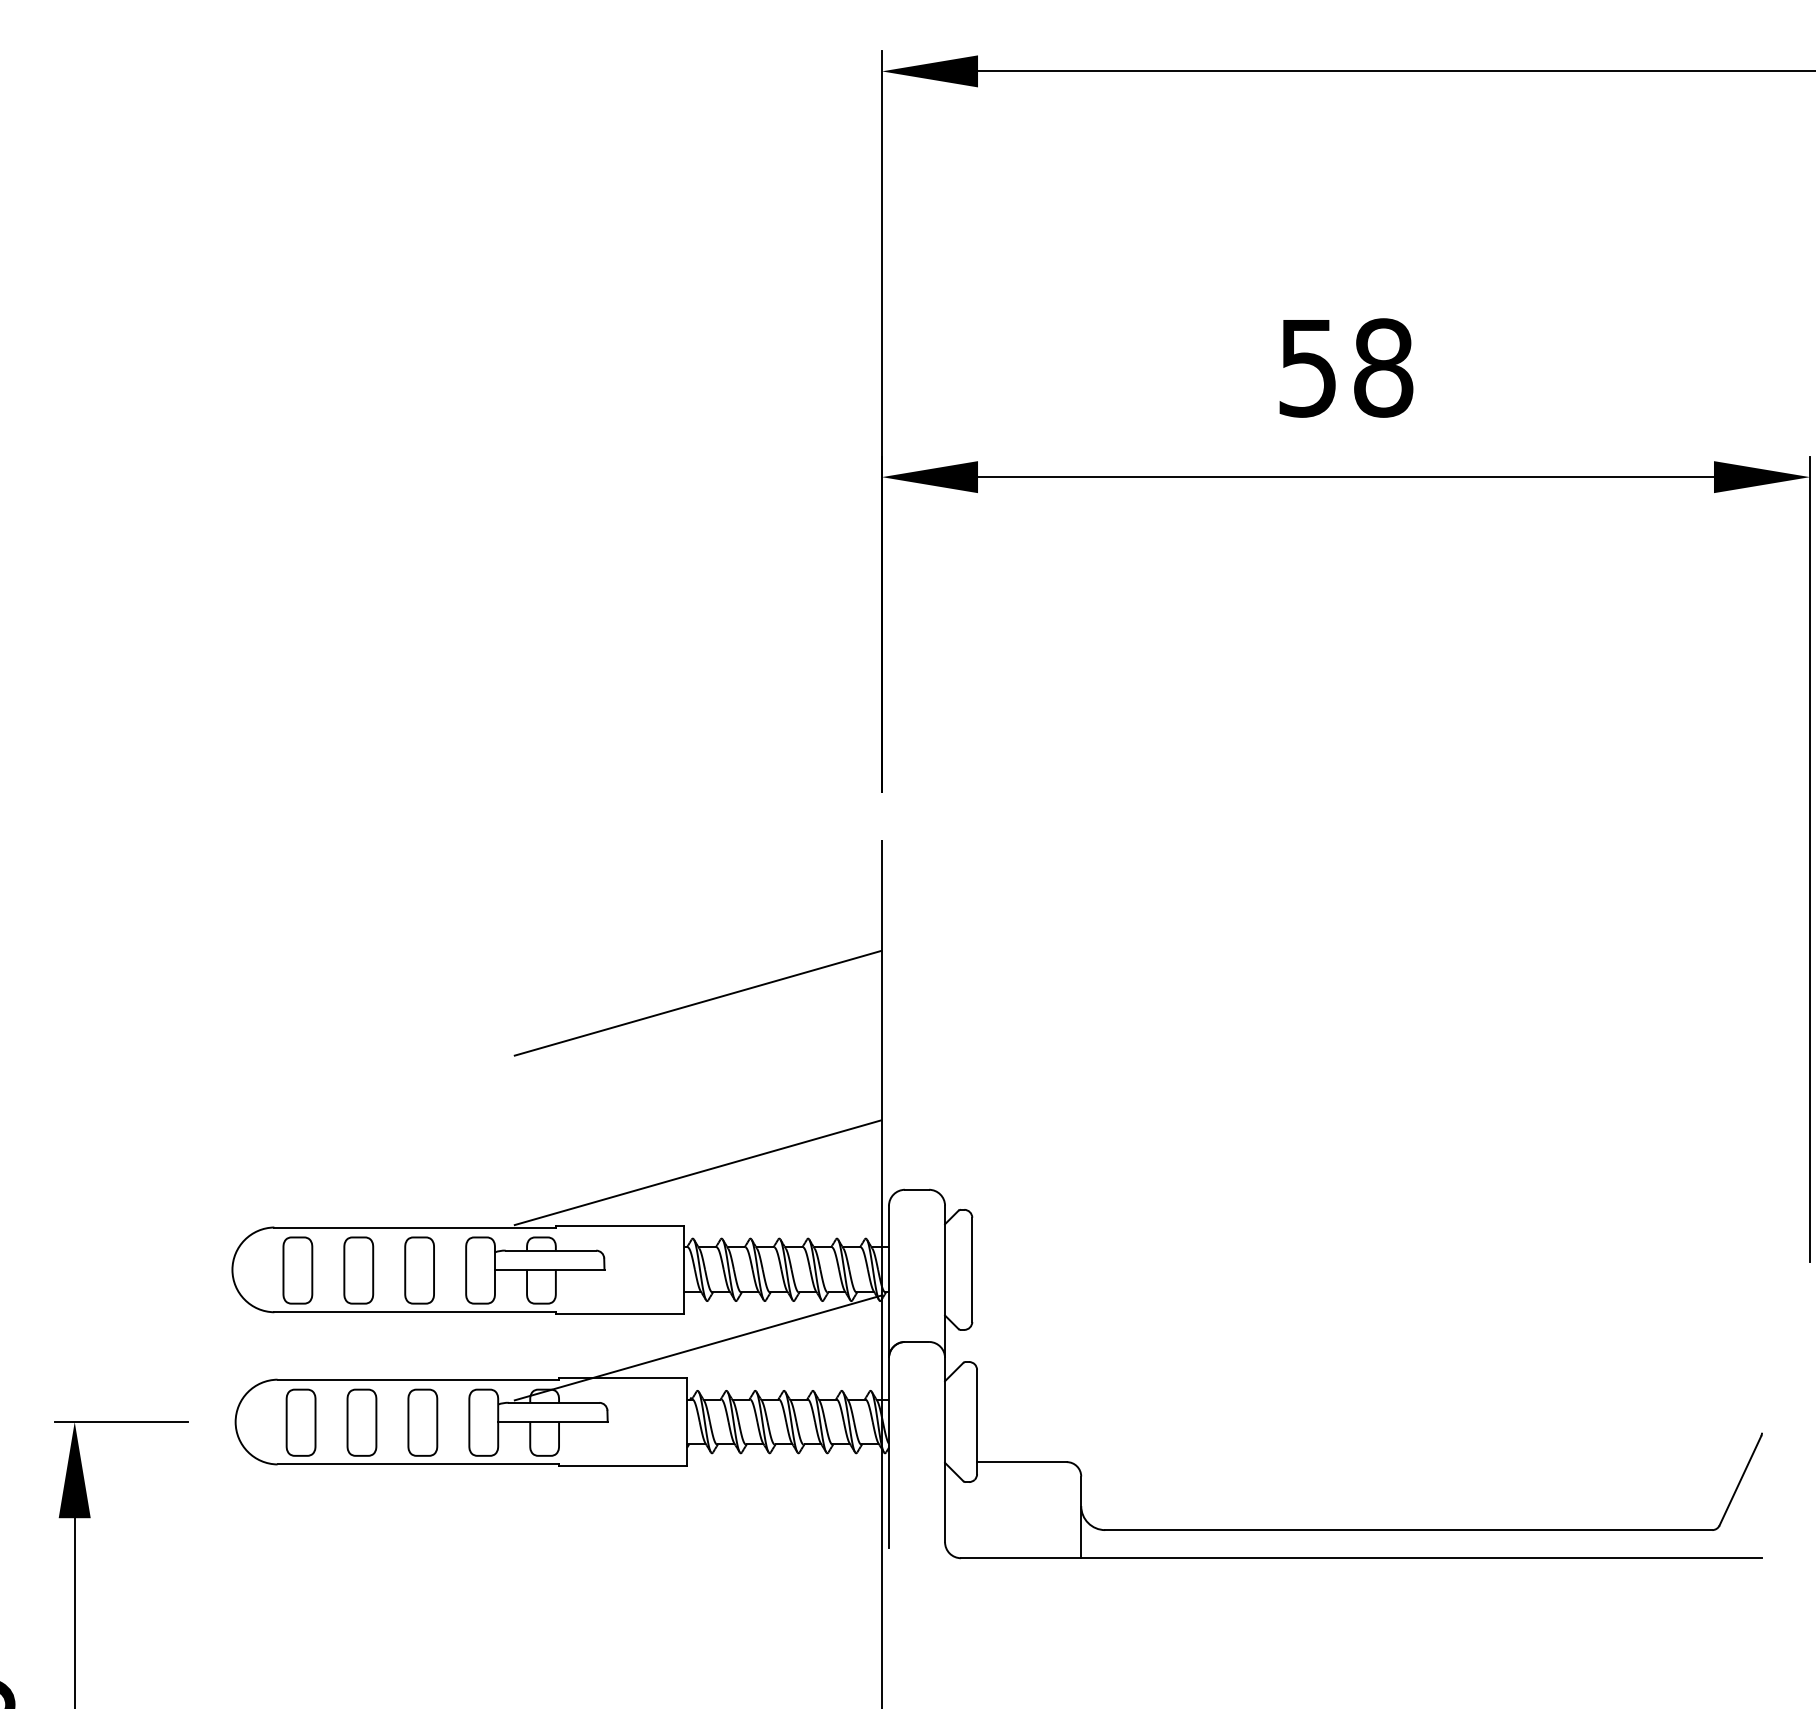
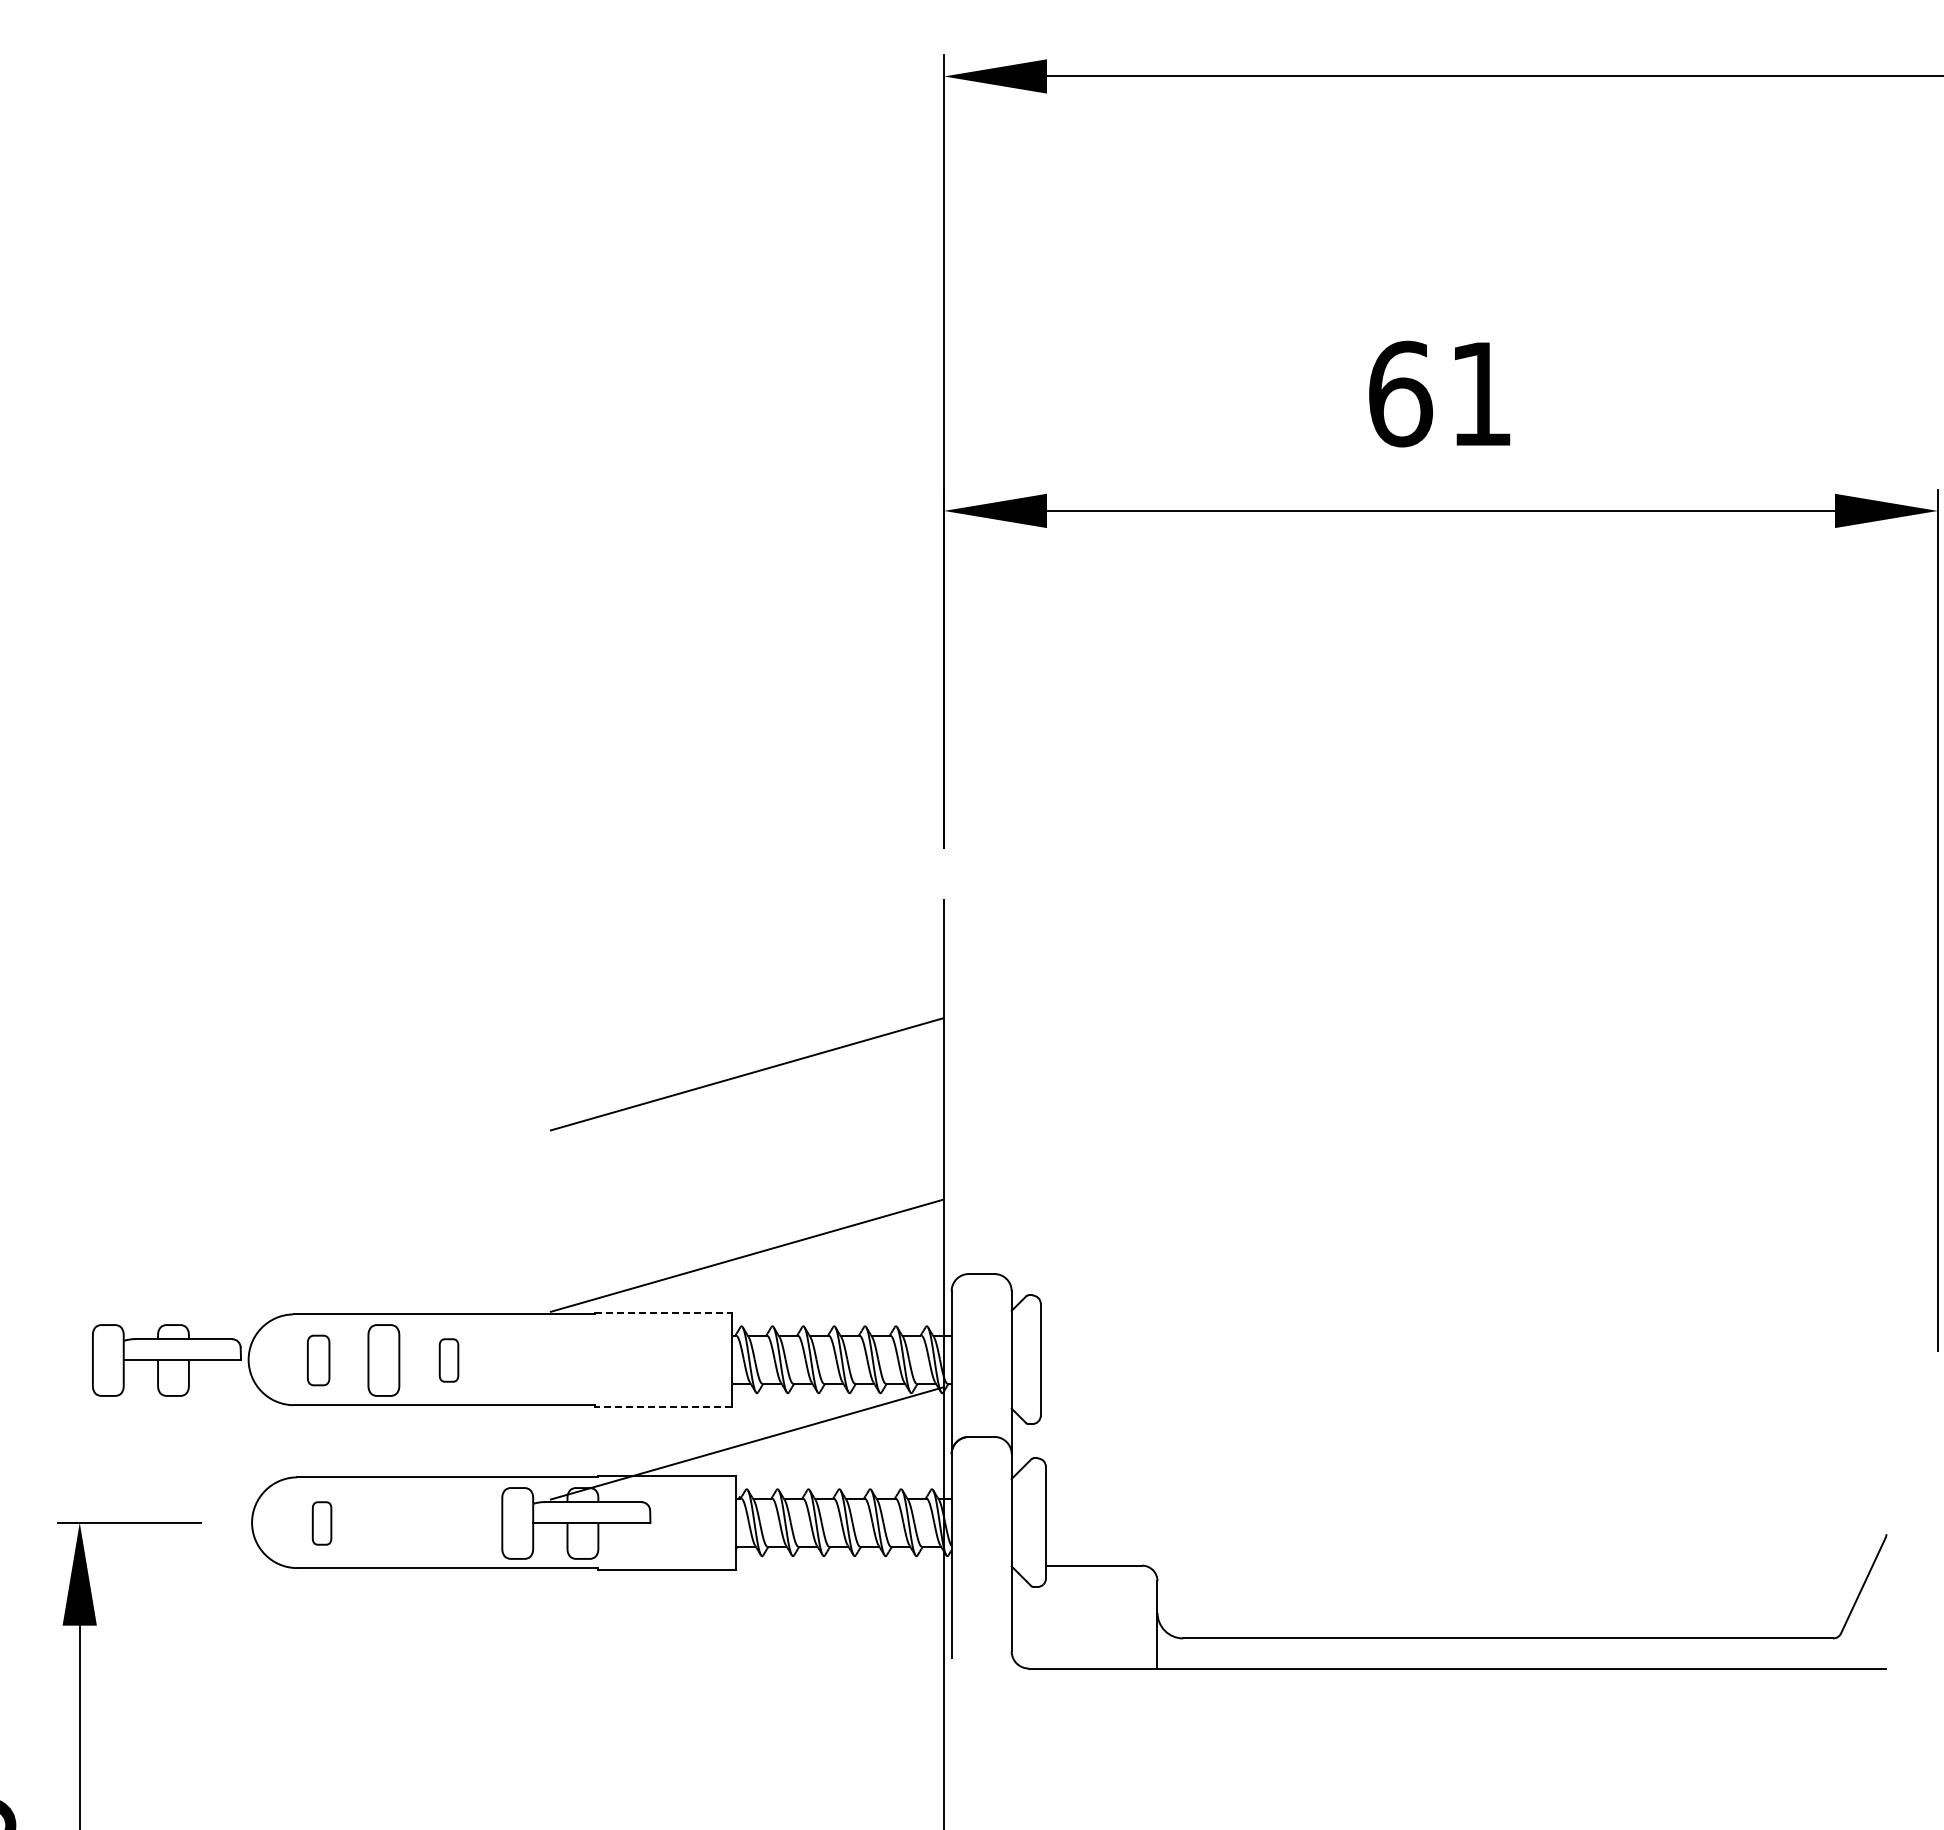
text: (1346, 367) -> (1441, 393), 58 -> 61
line: (619, 1225) -> (663, 1312), solid -> dashed
part: (297, 1270) -> (318, 1360), size x0.7
part: (419, 1270) -> (448, 1360), size x0.6
part: (534, 1270) -> (166, 1360), moved
line: (619, 1313) -> (663, 1406), solid -> dashed
part: (300, 1422) -> (321, 1523), size x0.6
part: (362, 1422) -> (387, 1523), removed
part: (422, 1422) -> (452, 1523), removed

